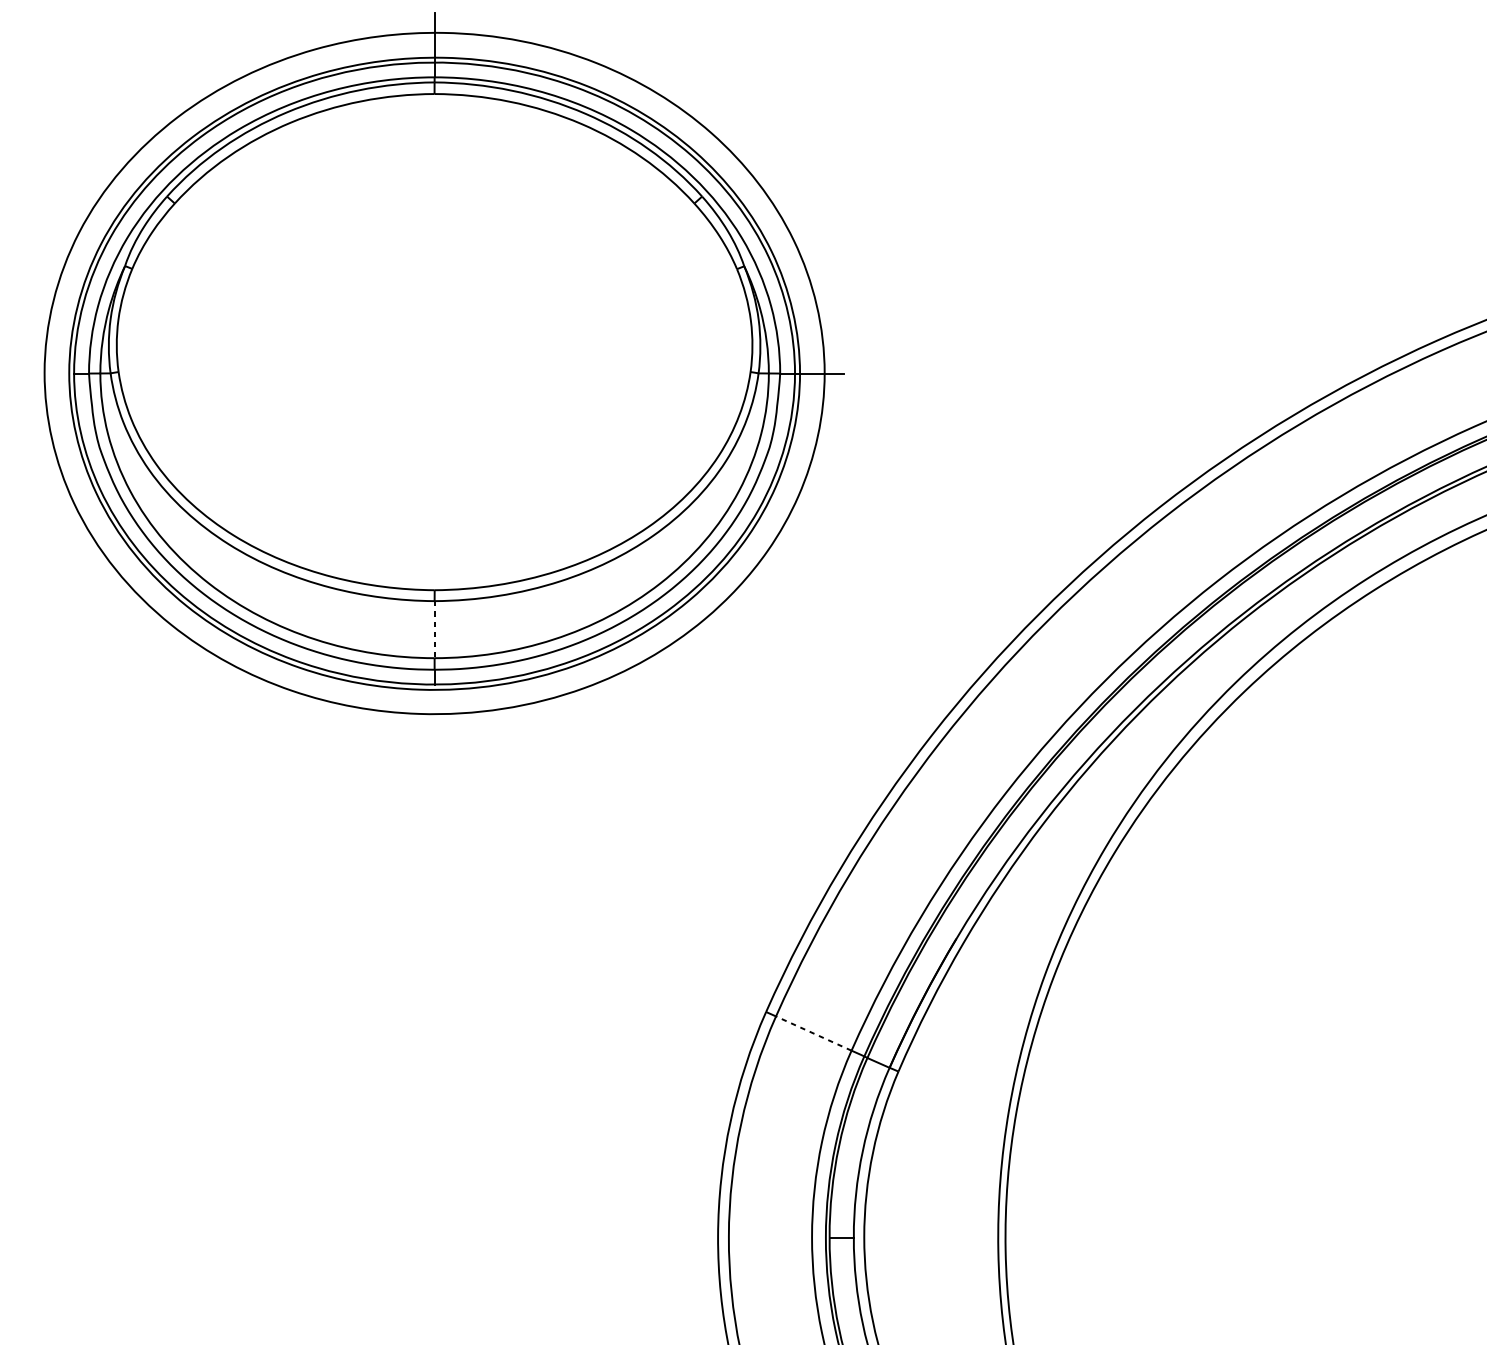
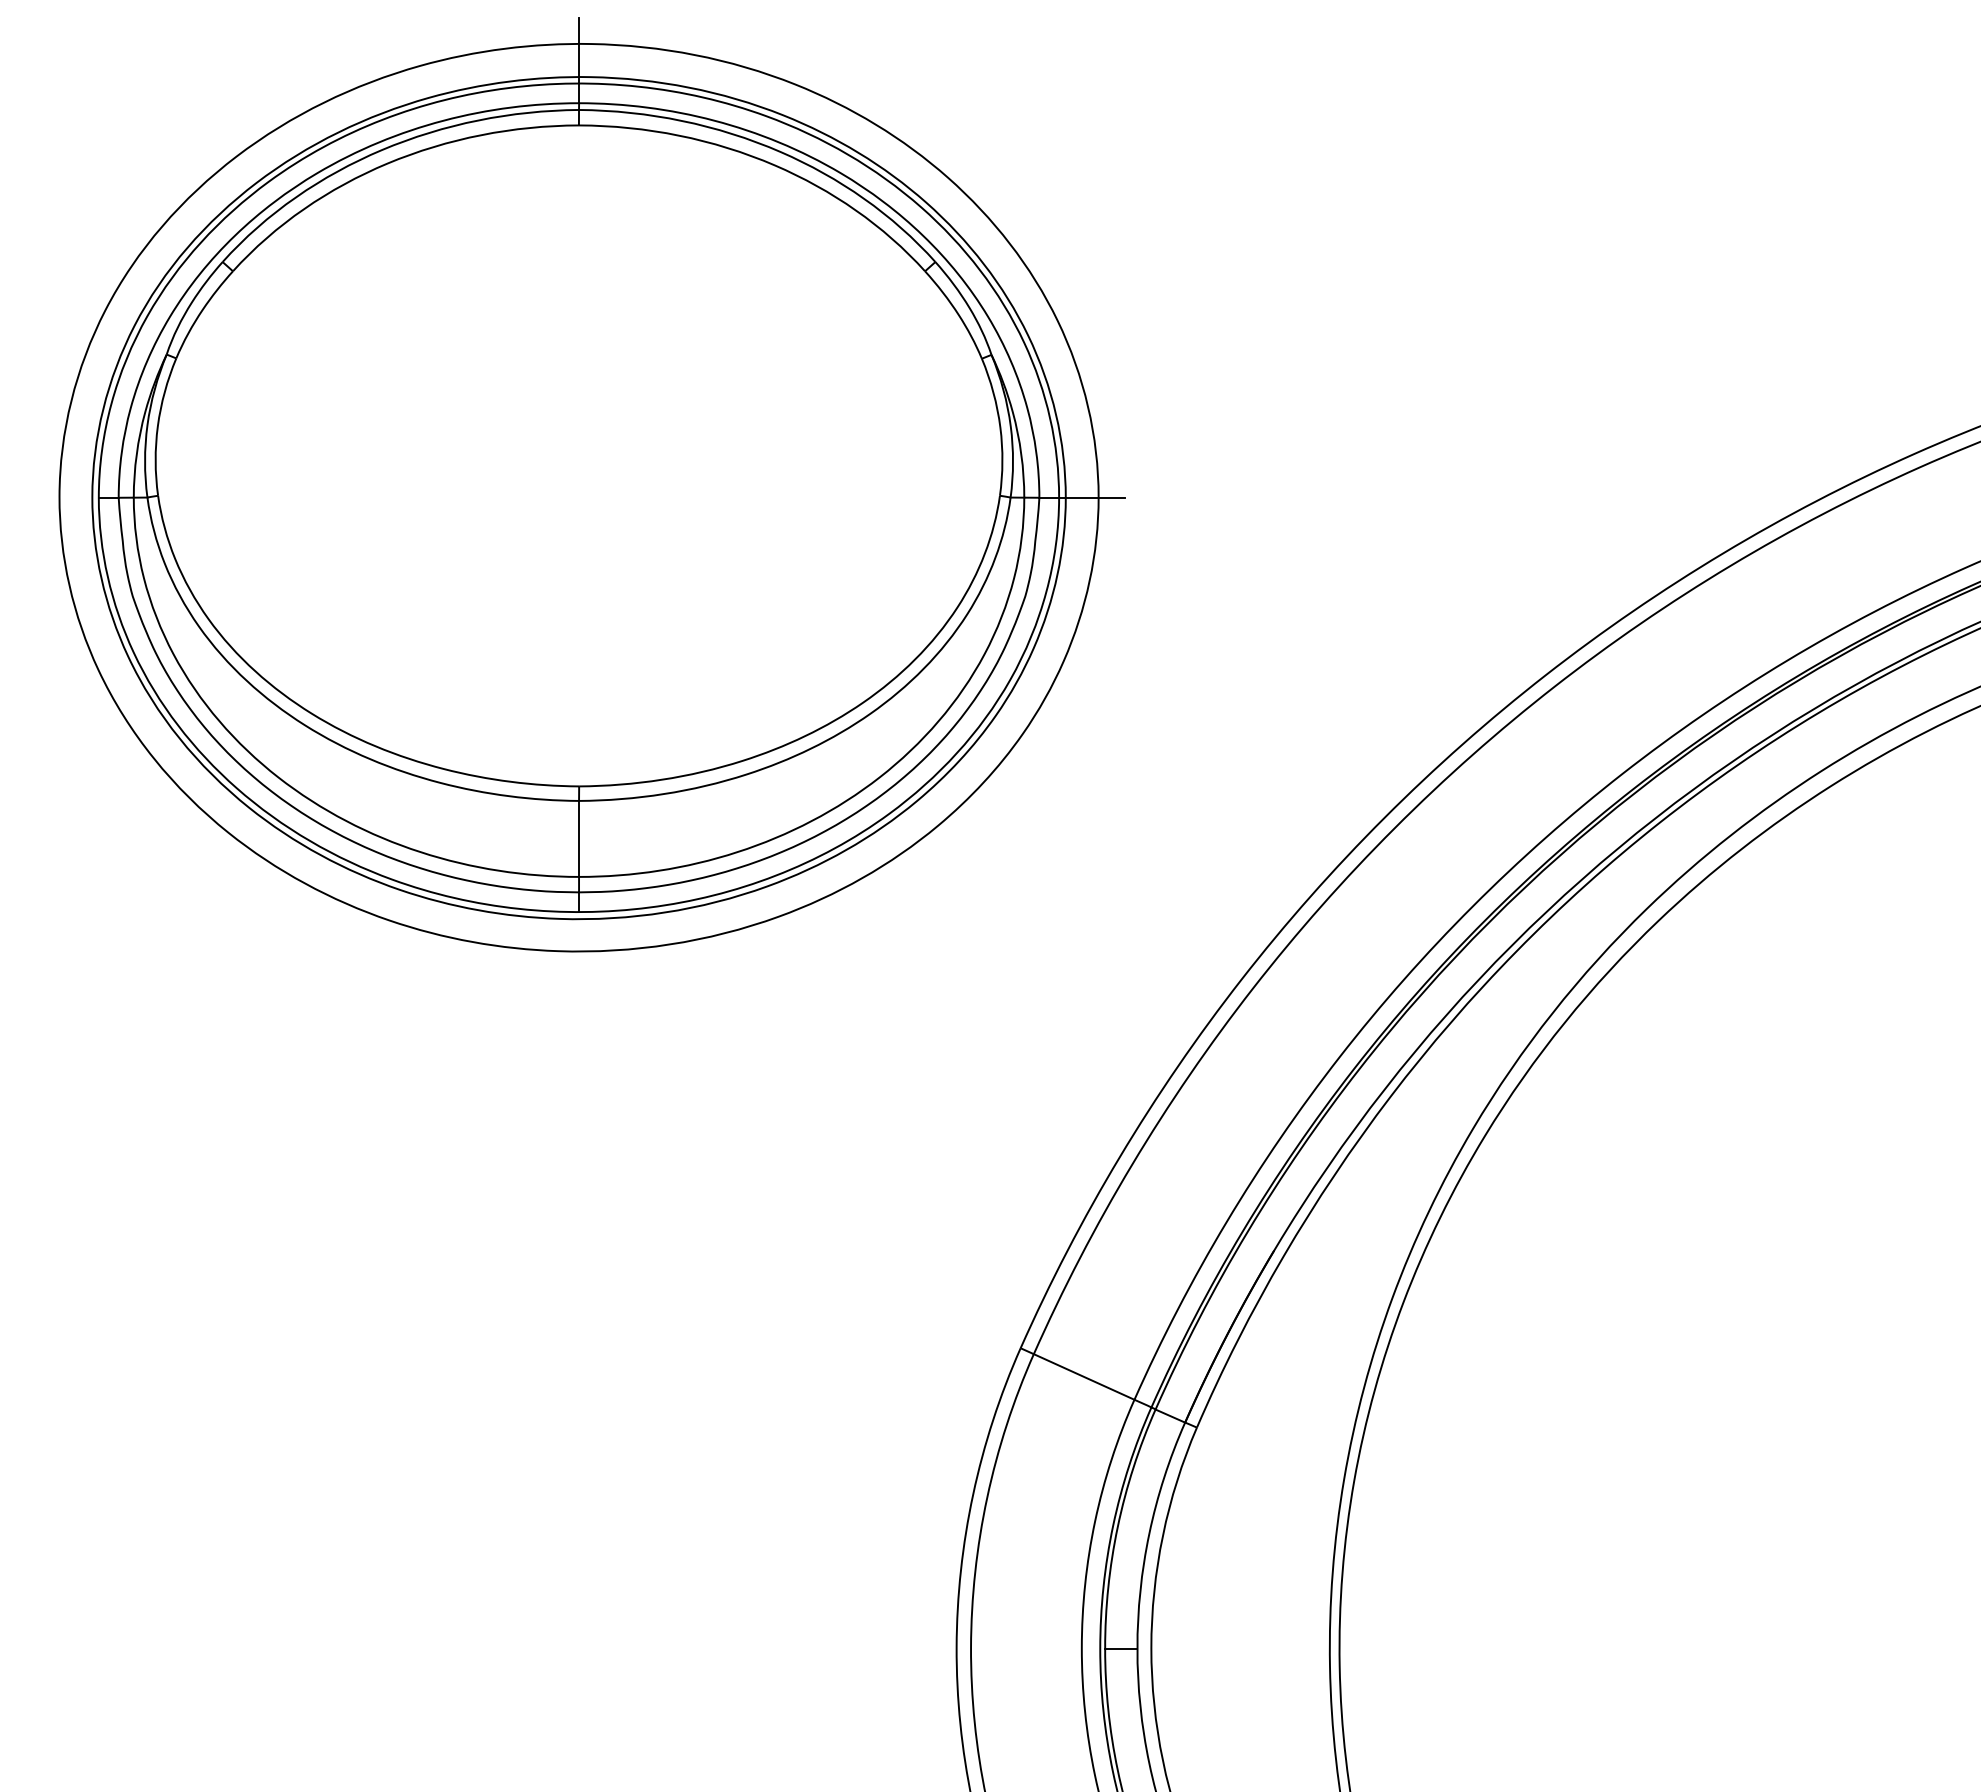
line: (434, 629) -> (579, 838), dashed -> solid
line: (813, 1033) -> (1083, 1376), dashed -> solid

